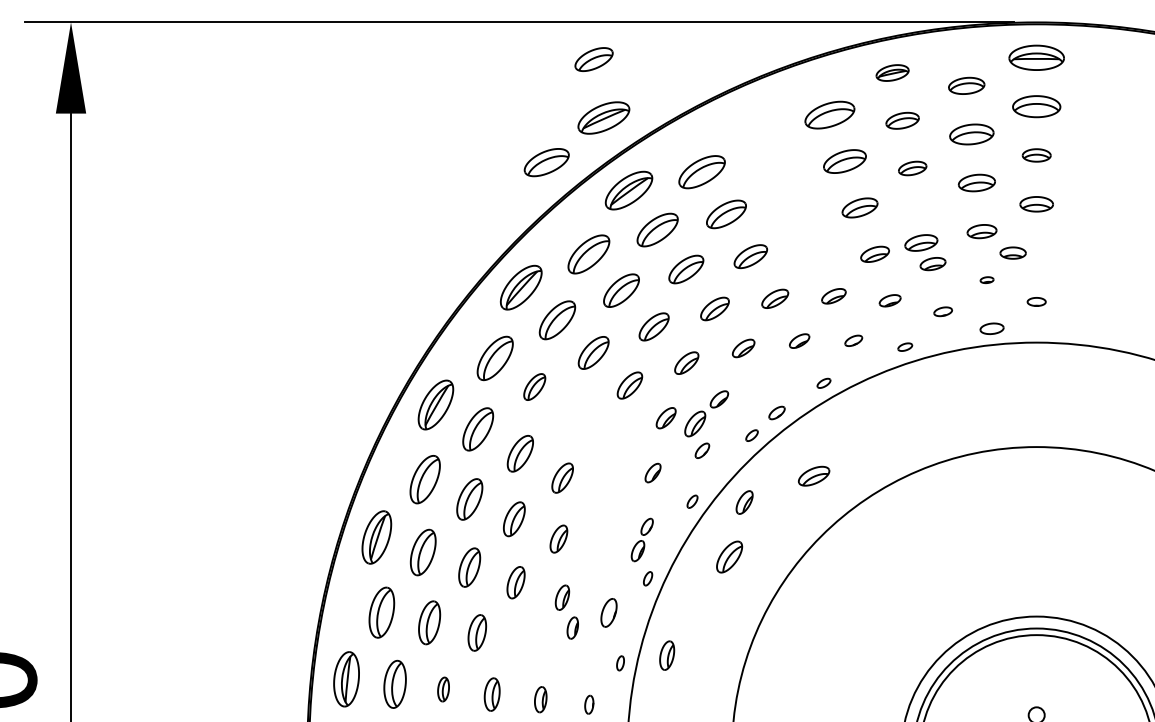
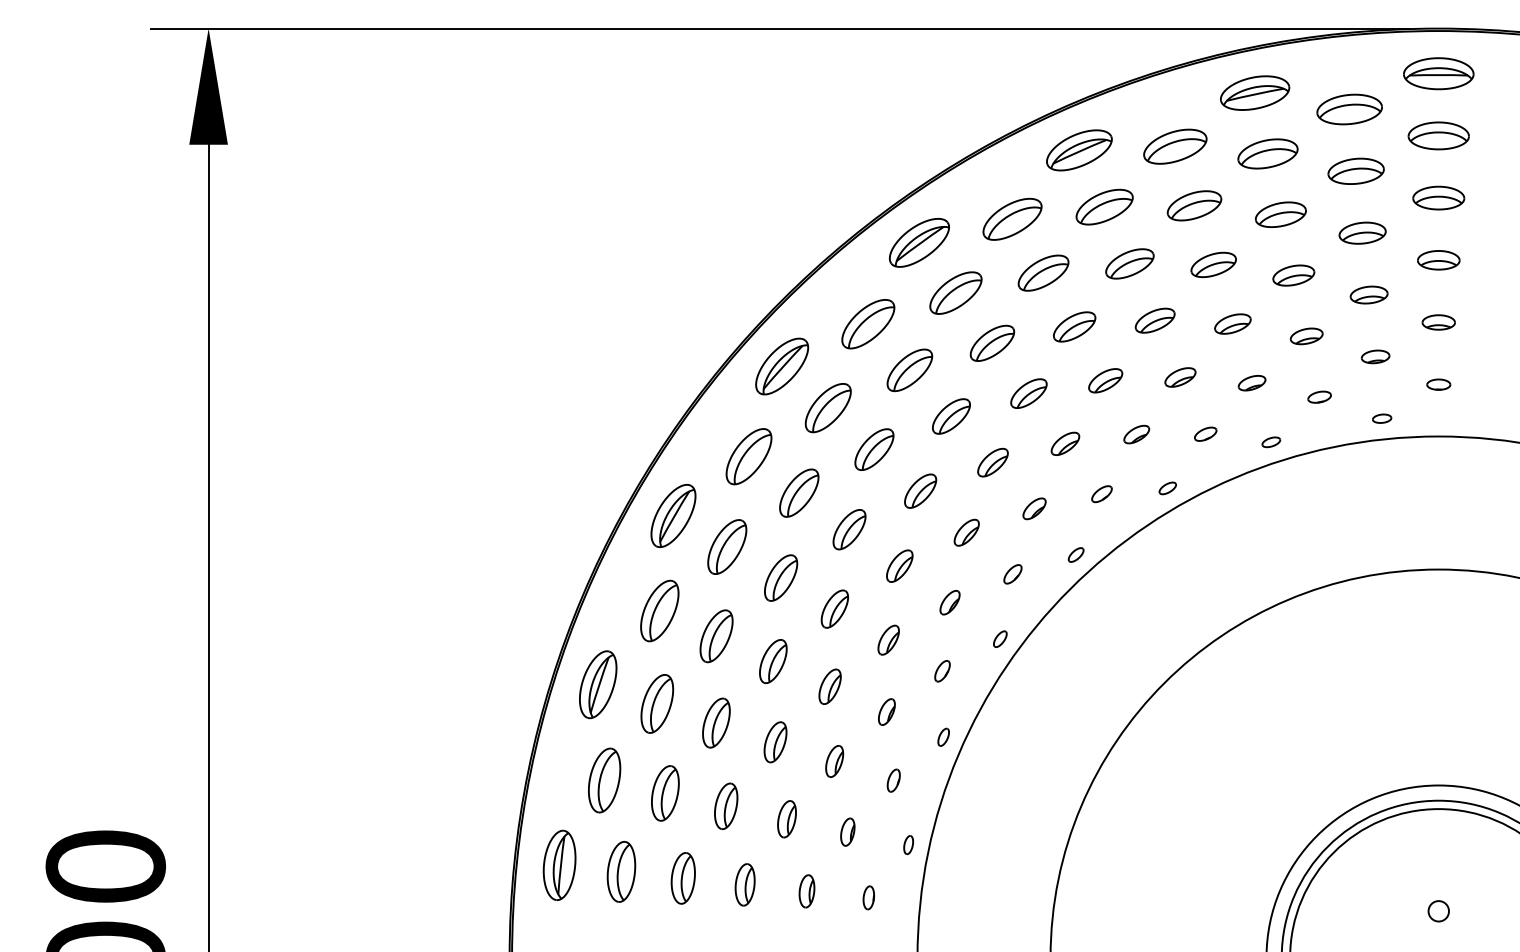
part: (593, 59) -> (1129, 263), moved
part: (892, 72) -> (1255, 92), size x1.67
part: (966, 85) -> (1349, 109), size x1.43
part: (603, 118) -> (1079, 150), moved
part: (902, 120) -> (1267, 153), size x1.43
part: (1036, 155) -> (1438, 197), size x1.43
part: (546, 162) -> (1104, 206), moved
part: (912, 168) -> (1280, 214), size x1.43
part: (921, 242) -> (1293, 275), moved
part: (1012, 253) -> (1438, 322), moved
part: (987, 279) -> (1375, 356), size x1.67
part: (992, 328) -> (1382, 418), size x0.62
part: (534, 386) -> (799, 492), size x1.43
part: (776, 413) -> (1101, 494), moved
part: (695, 423) -> (899, 565), moved
part: (813, 476) -> (1154, 320), moved
part: (744, 501) -> (888, 639), moved
part: (637, 550) -> (886, 711), moved
part: (729, 556) -> (849, 529), moved
part: (608, 612) -> (893, 780), size x0.62
part: (572, 627) -> (847, 831), moved
part: (666, 655) -> (786, 819), moved
part: (443, 689) -> (682, 878), size x1.67

